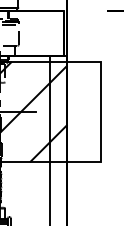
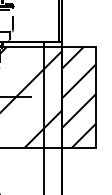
hatch: (84, 111) -> (79, 96), added

